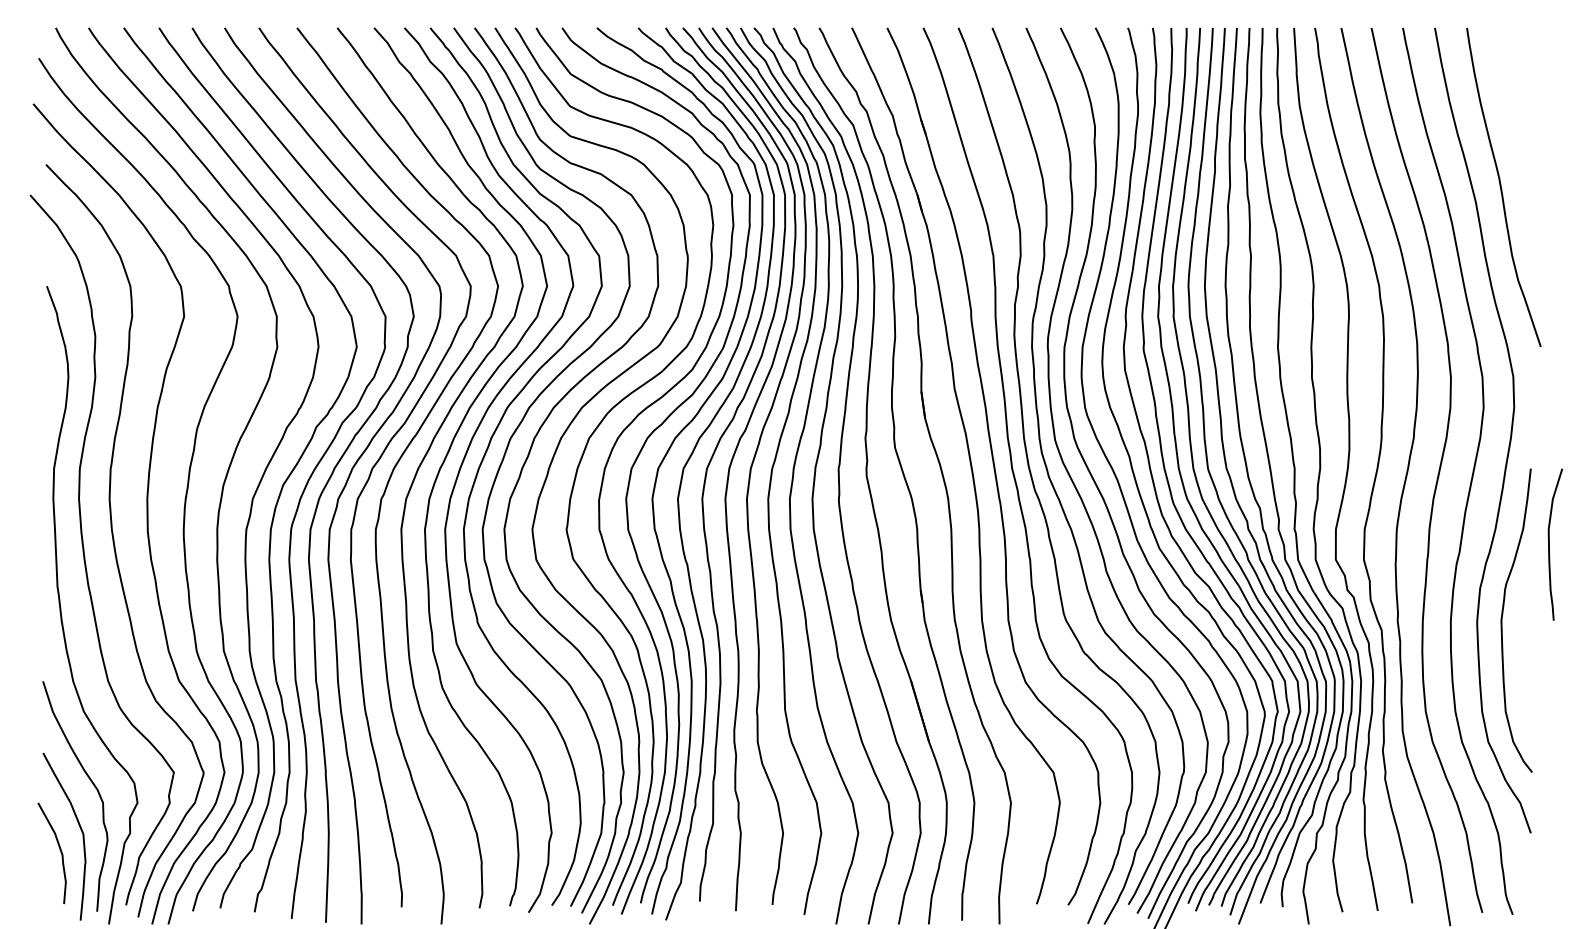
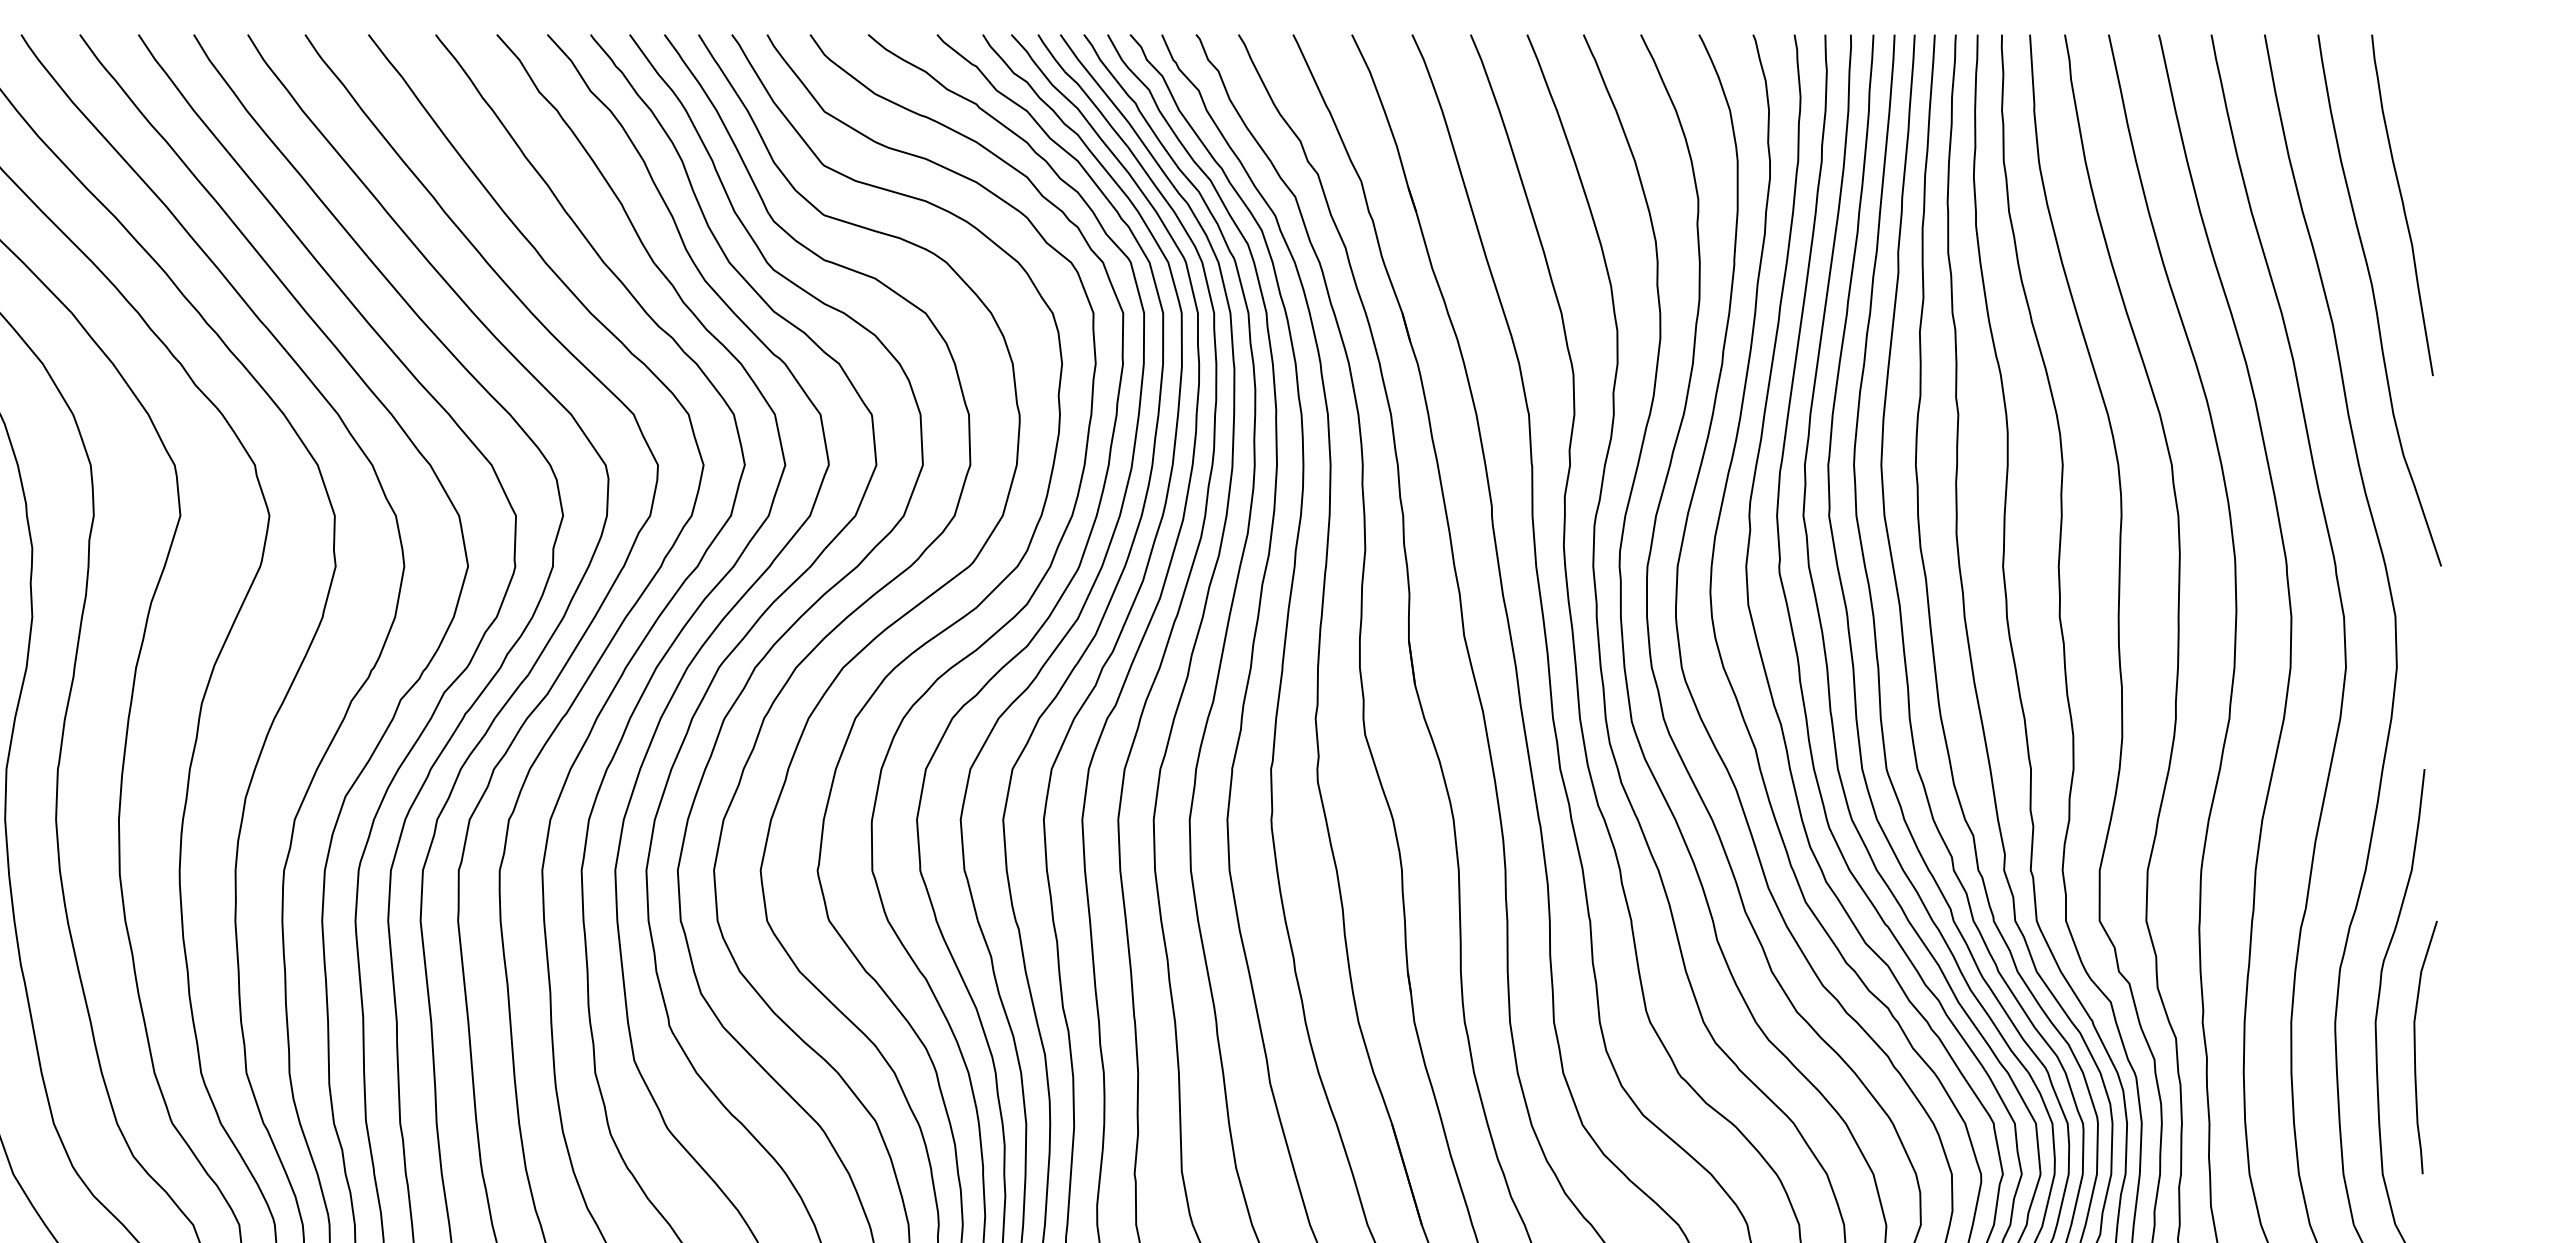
curve: (1517, 129) -> (2402, 203), added
curve: (1549, 544) -> (2415, 1047), moved

